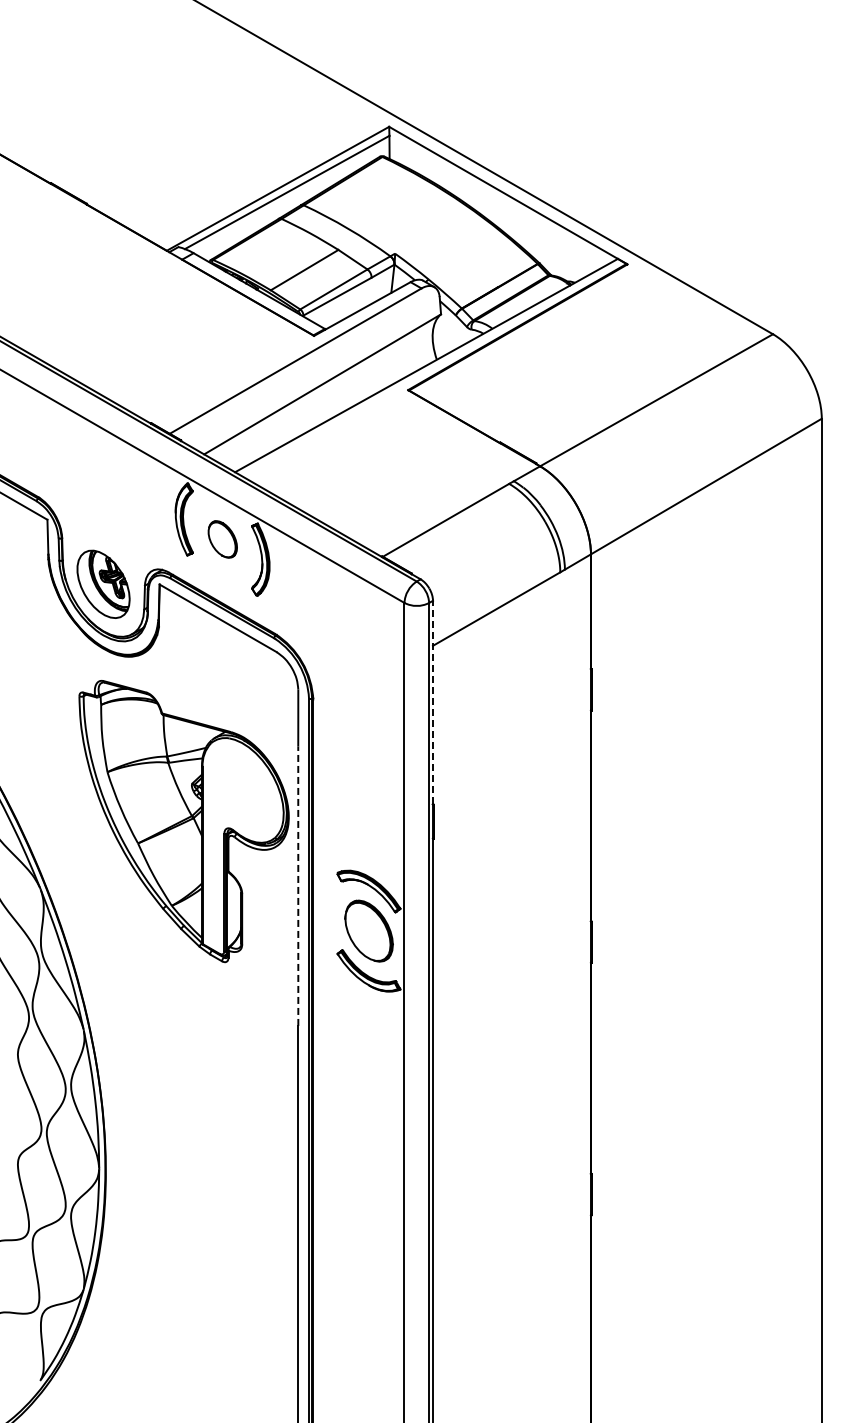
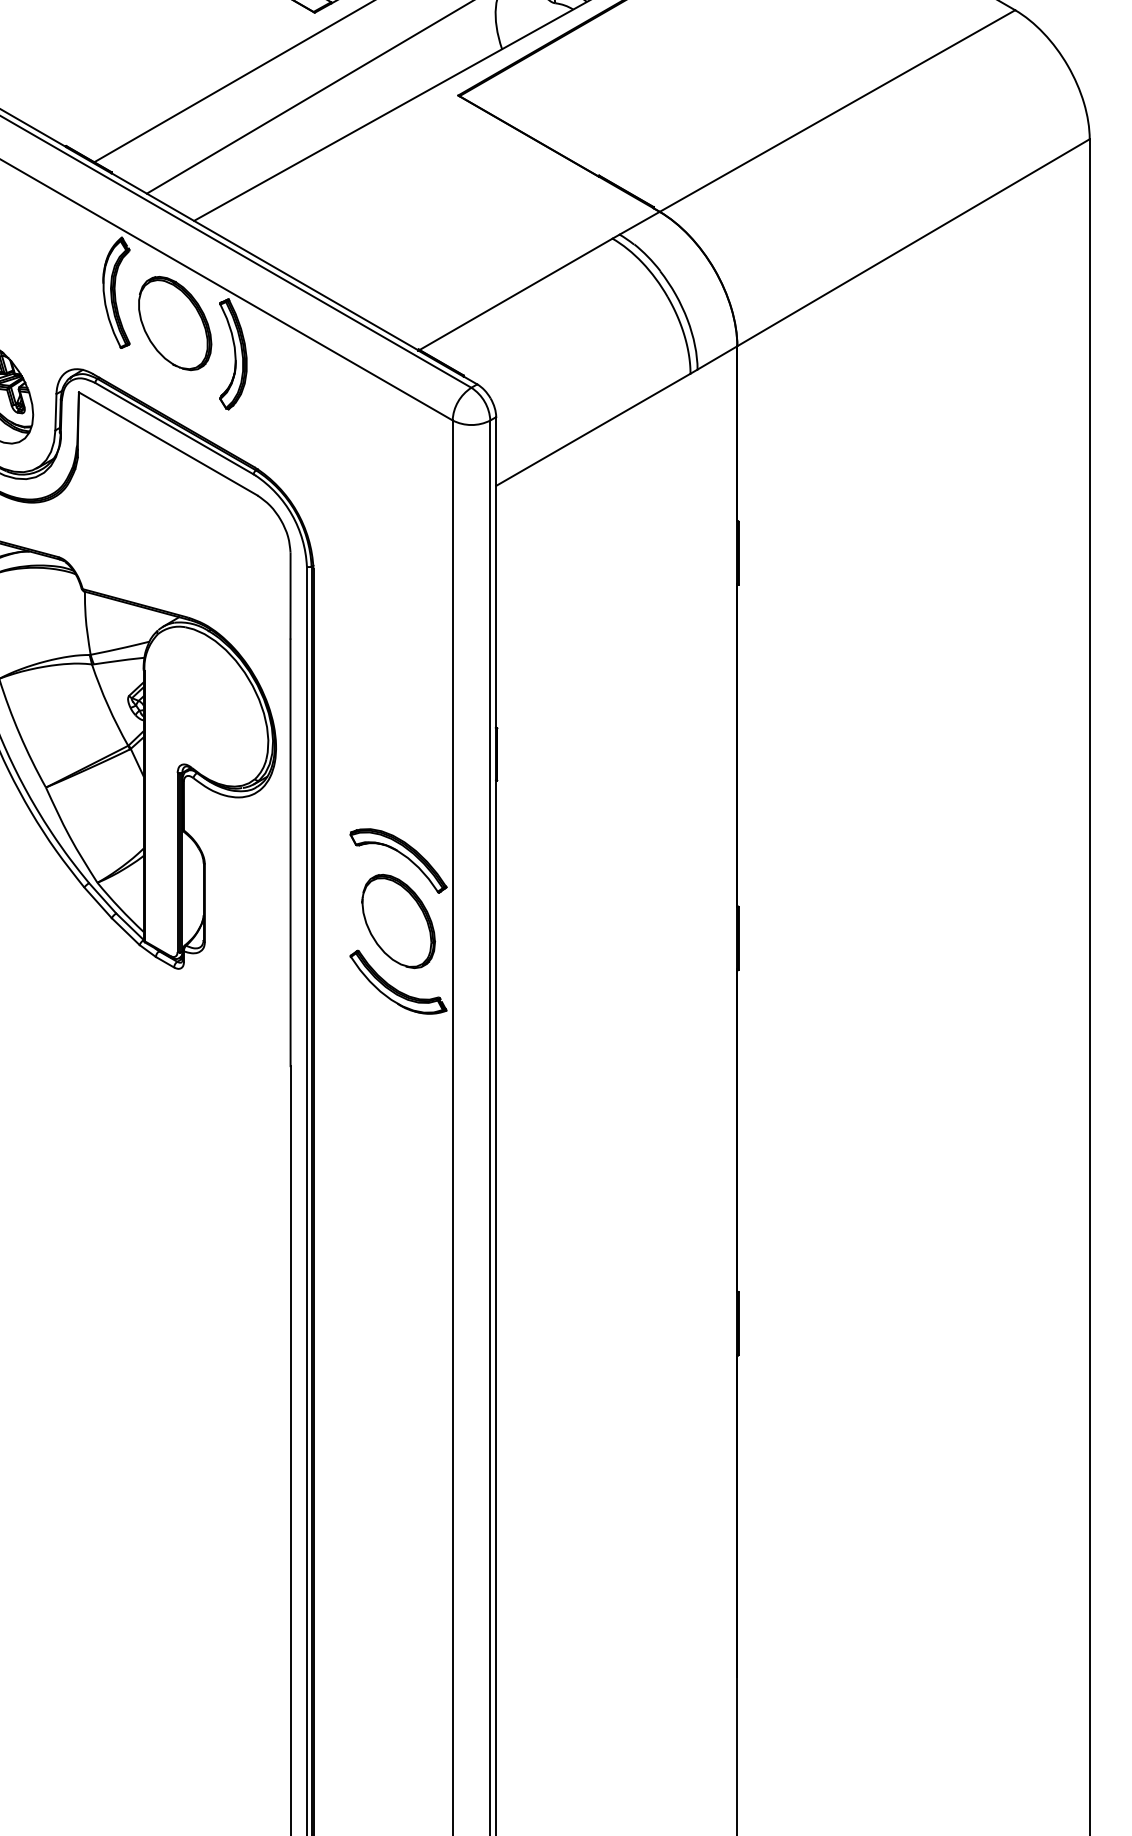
part: (222, 539) -> (174, 323), size x1.67
line: (433, 702) -> (496, 572), dashed -> solid
line: (298, 886) -> (290, 853), dashed -> solid

